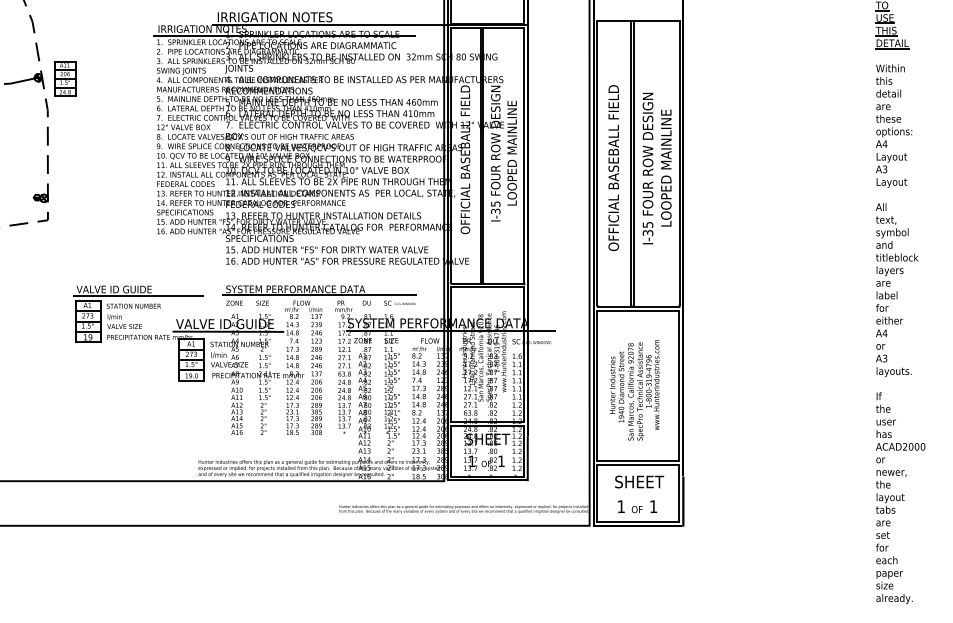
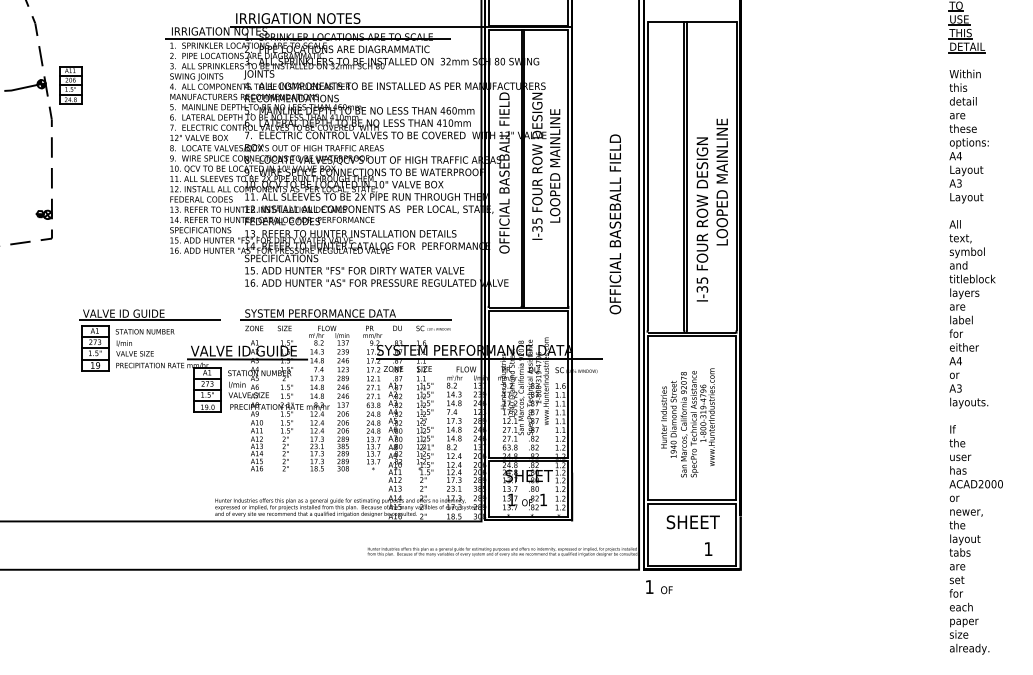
text: (613, 168) -> (615, 224), moved
text: (647, 168) -> (701, 219), moved
text: (630, 506) -> (659, 586), moved

